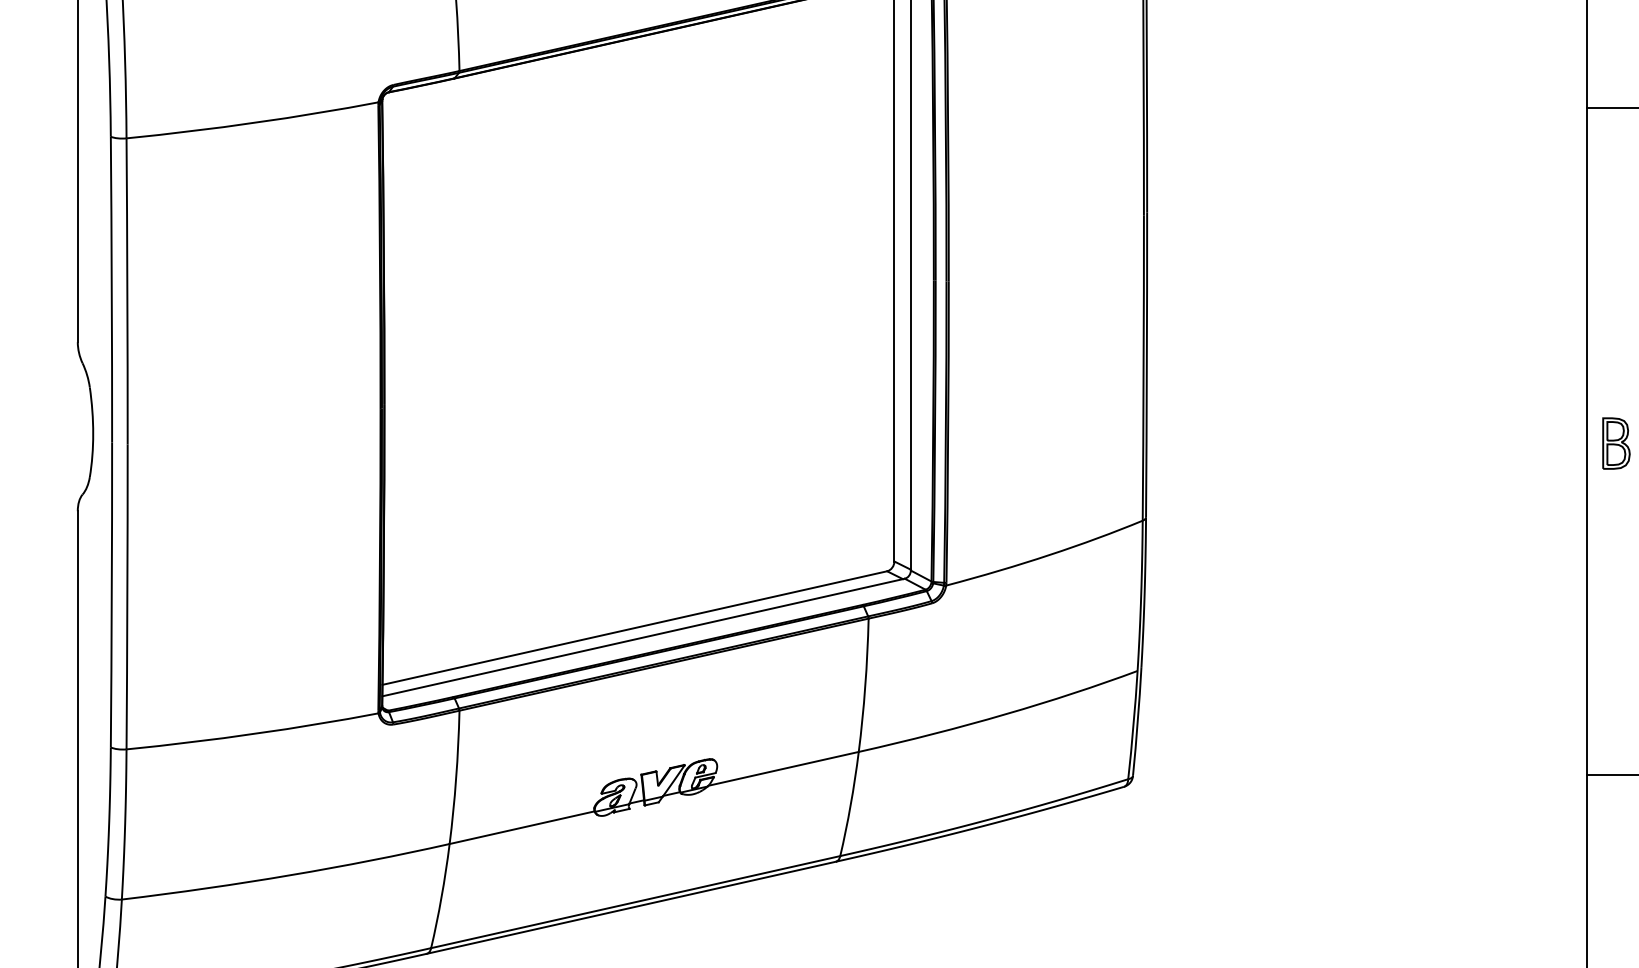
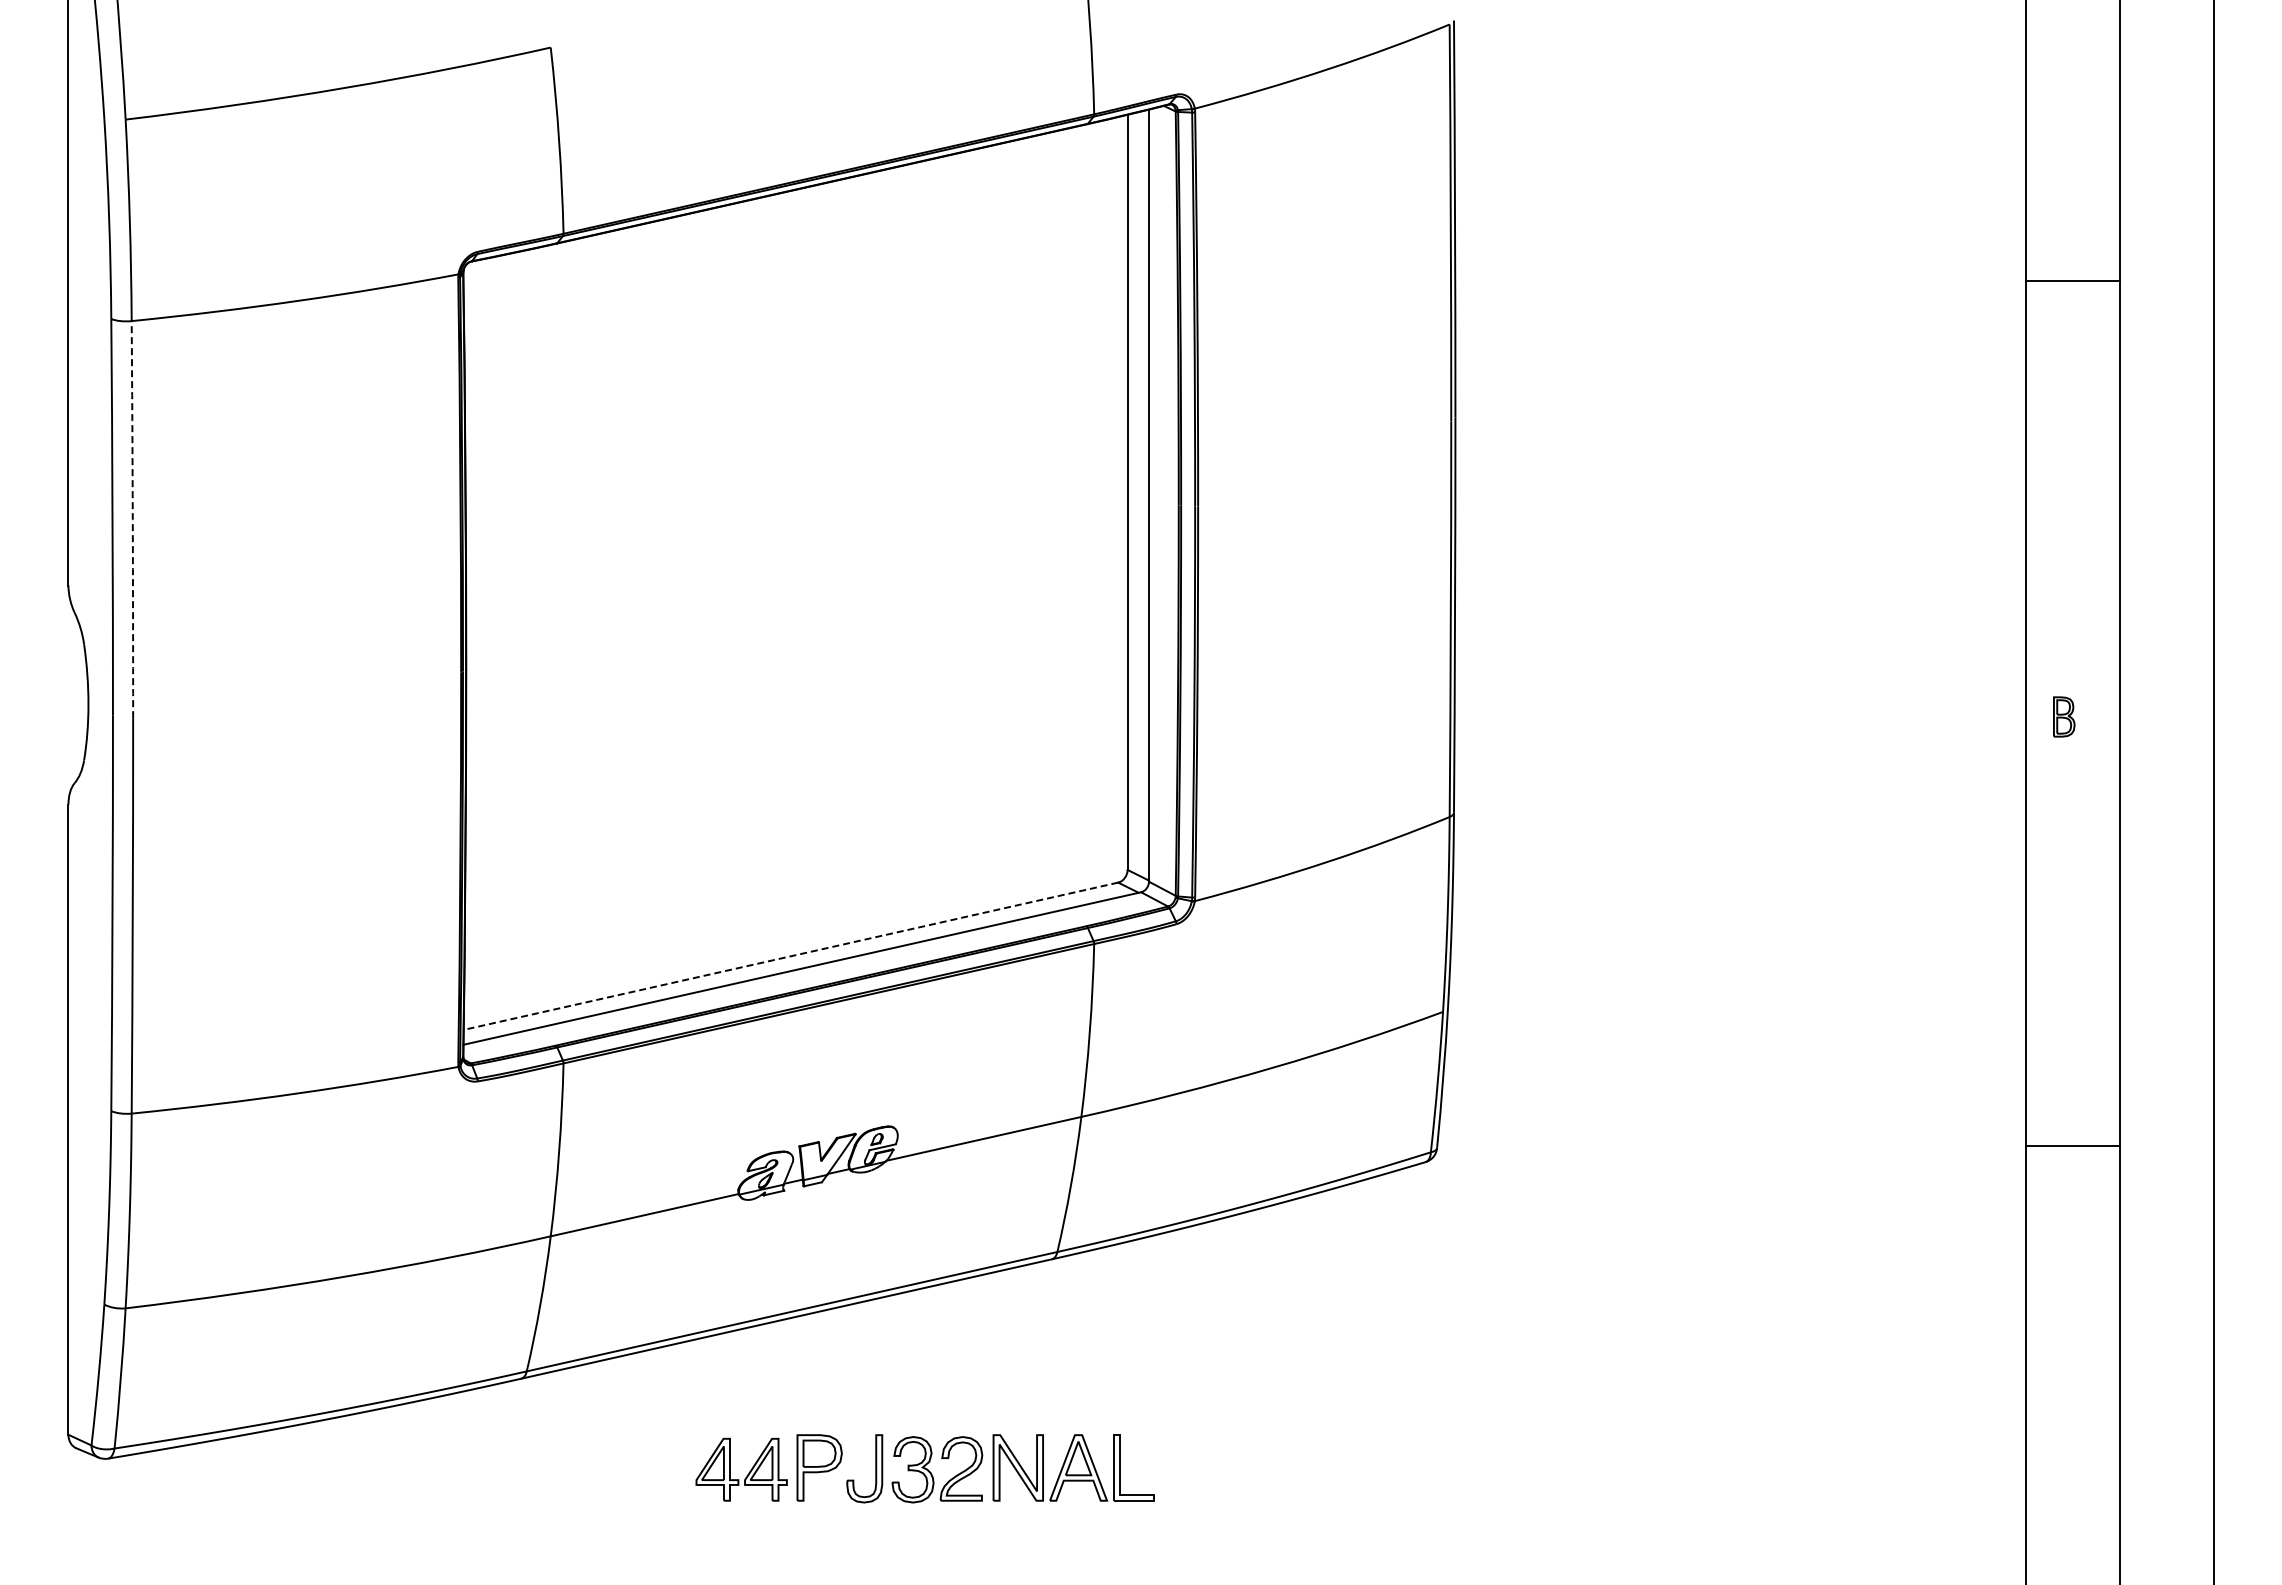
arc: (127, 291) -> (132, 519), solid -> dashed
part: (1616, 443) -> (2064, 716), size x0.6
line: (634, 628) -> (790, 956), solid -> dashed

